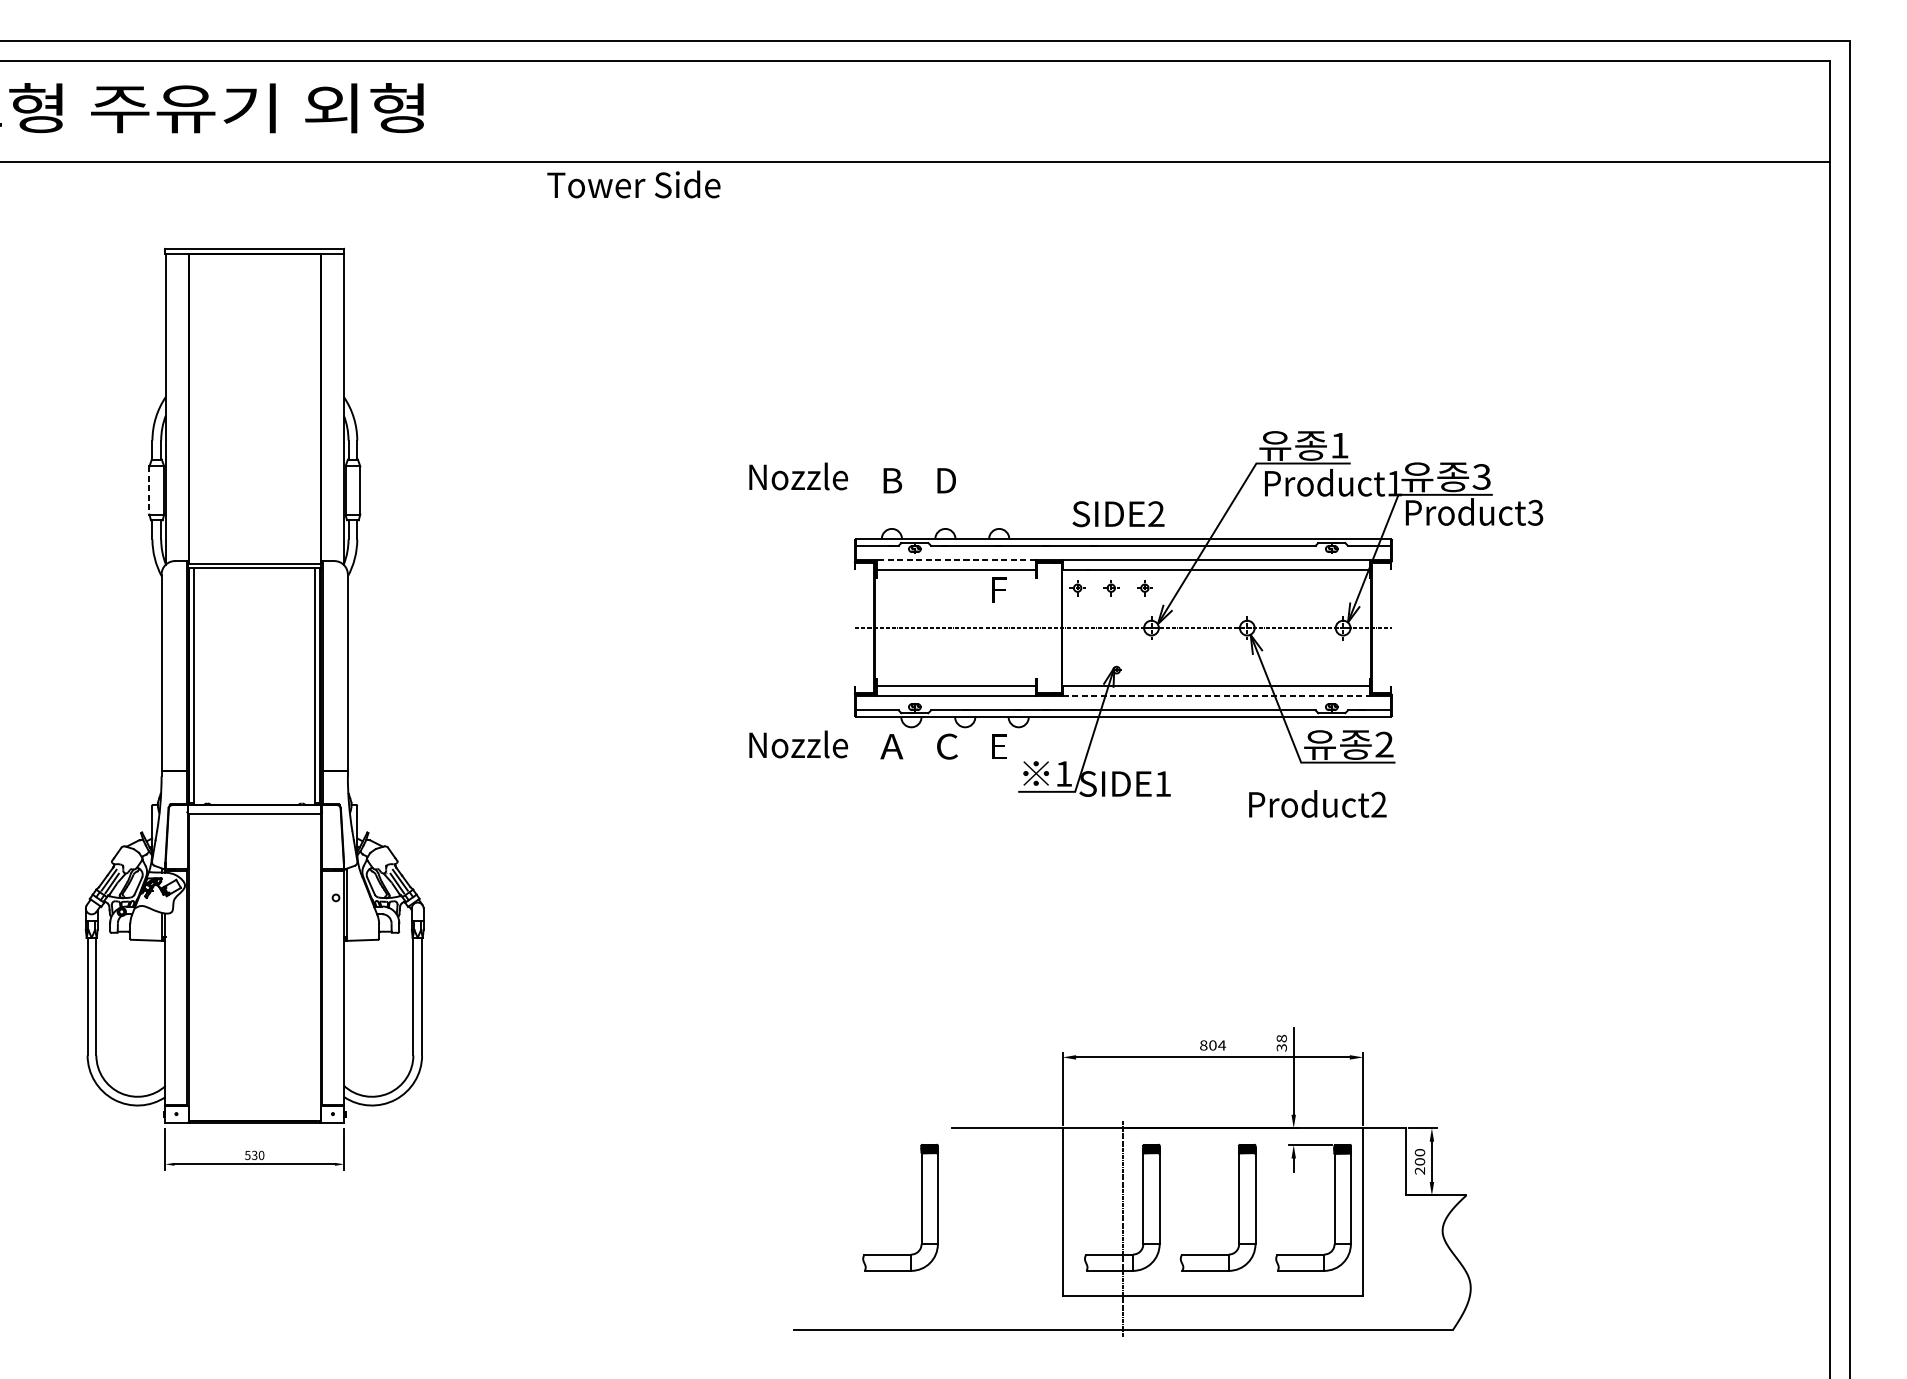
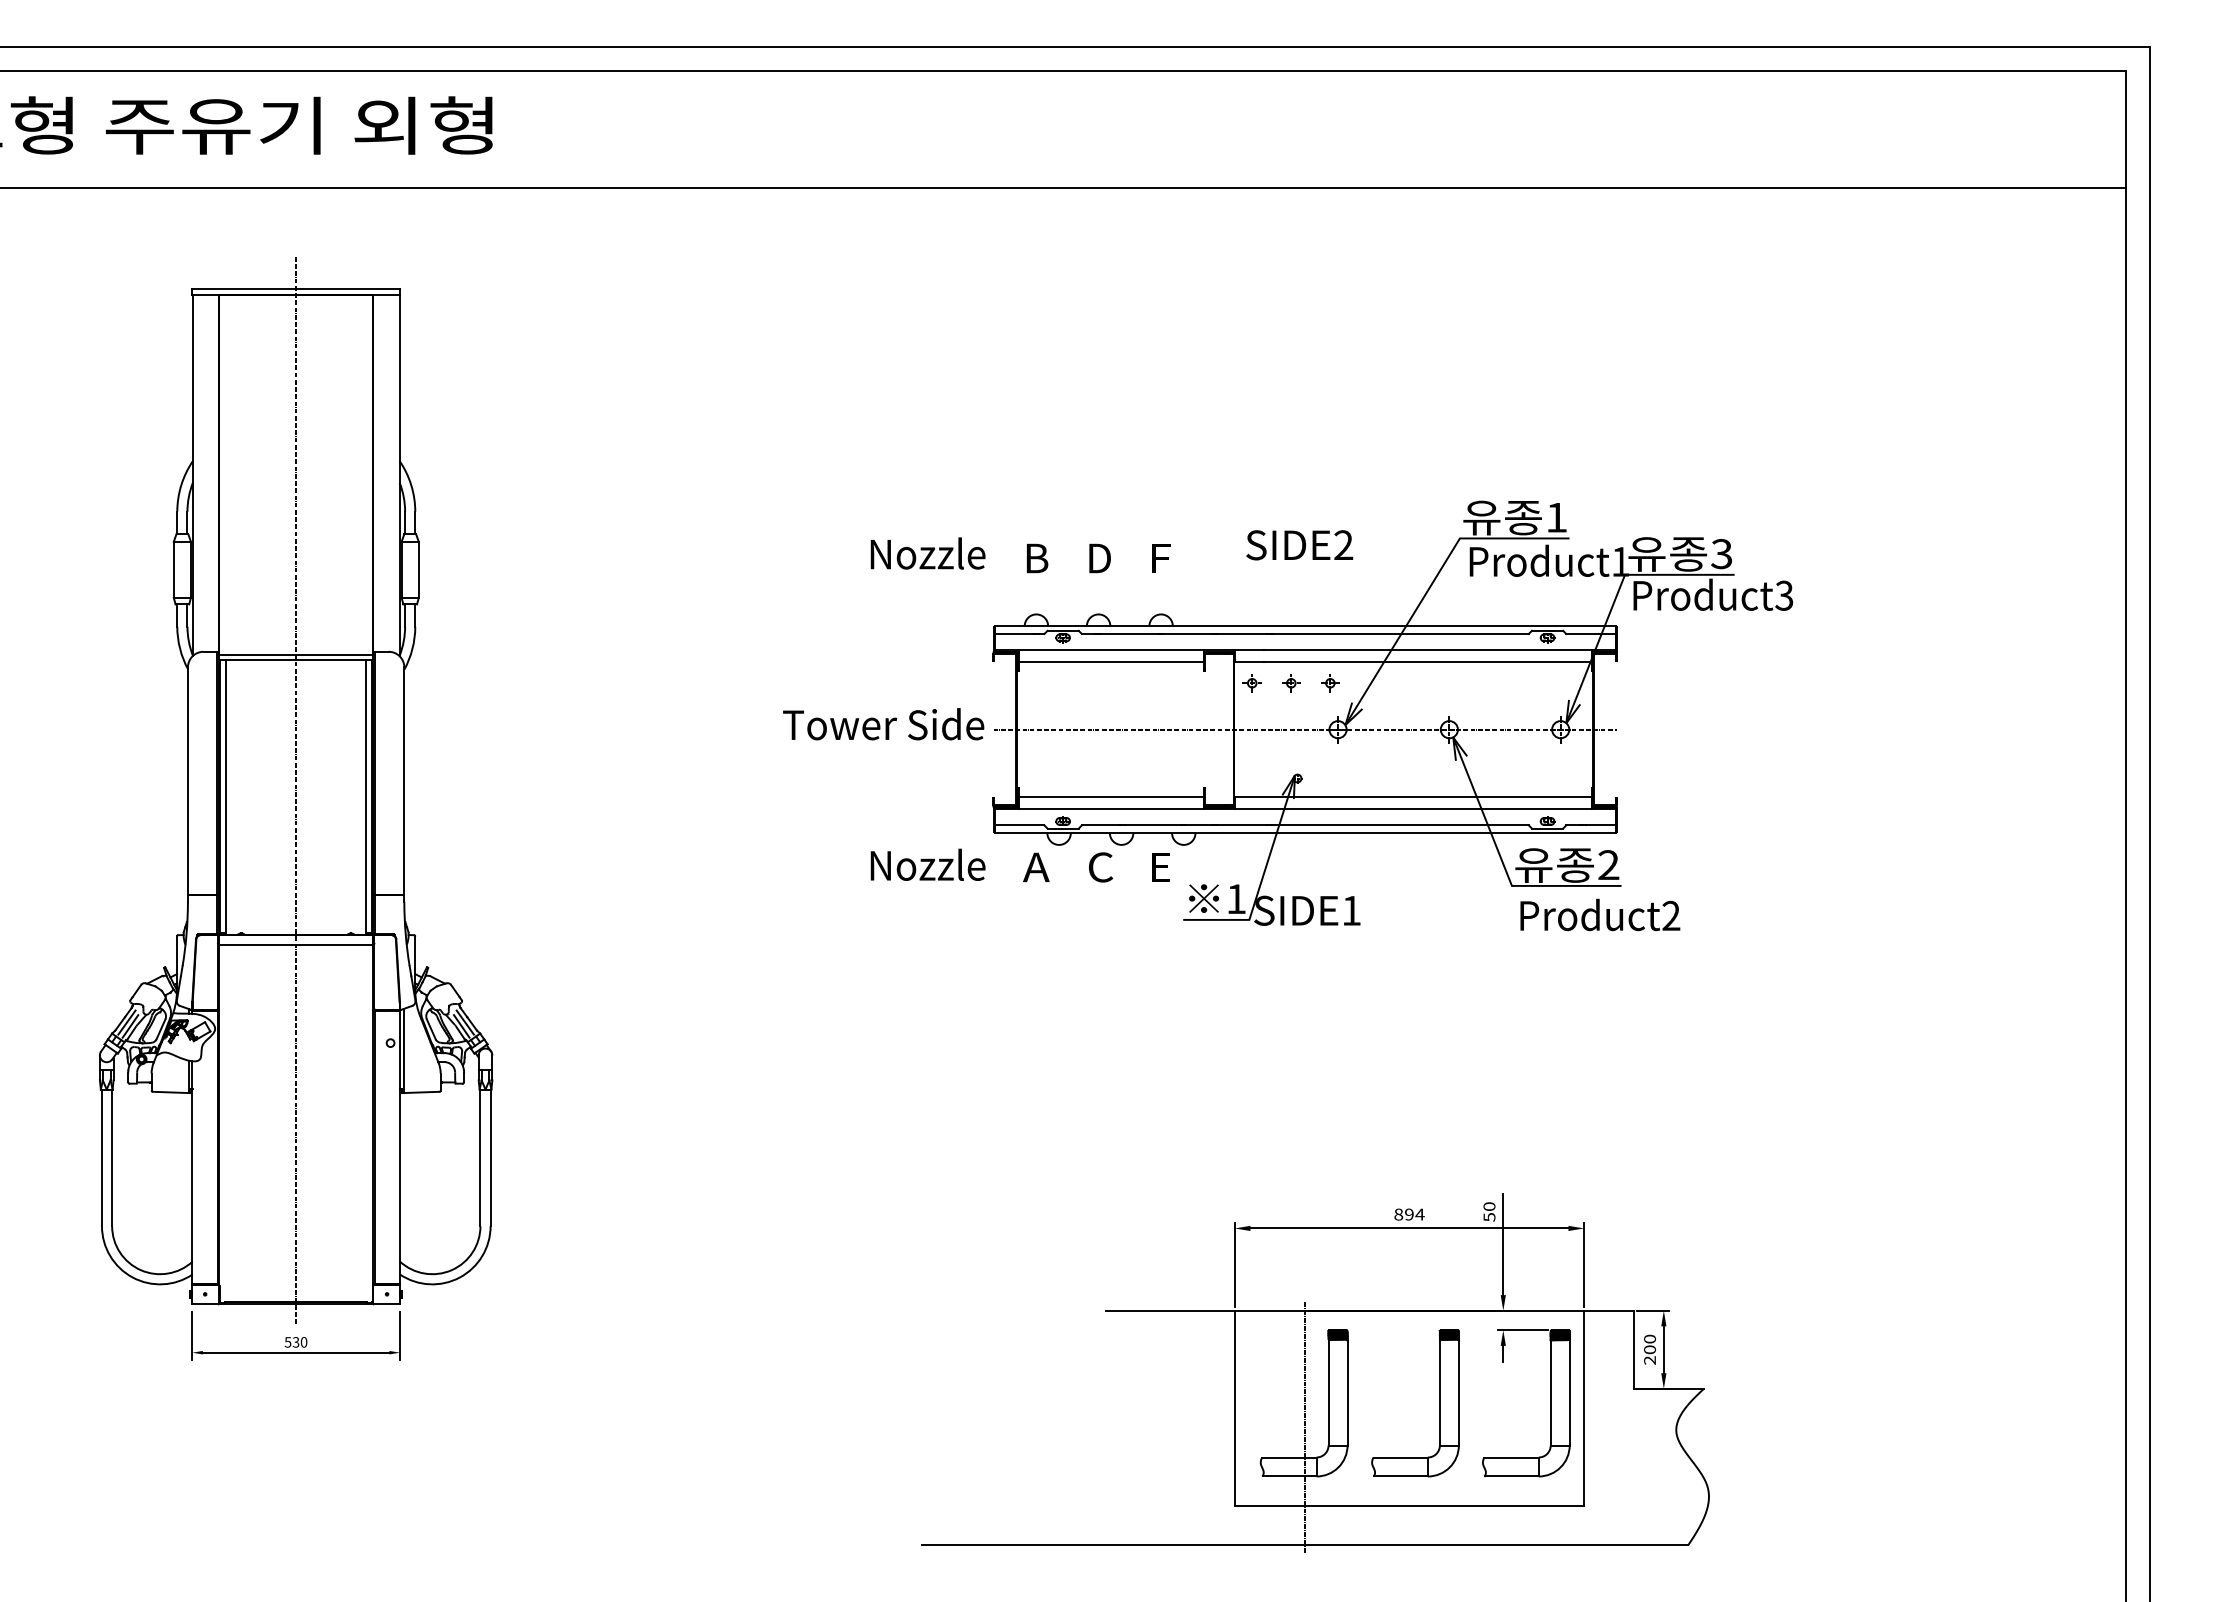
text: (633, 184) -> (883, 724), moved
line: (149, 490) -> (173, 569), dashed -> solid
text: (1118, 514) -> (1299, 545), moved
line: (955, 559) -> (1110, 650), dashed -> solid
text: (999, 590) -> (1161, 558), moved
line: (255, 679) -> (296, 789), added
line: (1216, 696) -> (1413, 809), dashed -> solid
text: (1318, 803) -> (1600, 914), moved
text: (1281, 1042) -> (1489, 1211), 38 -> 50
text: (1213, 1045) -> (1409, 1214), 804 -> 894
part: (921, 1208) -> (1070, 1403), removed

